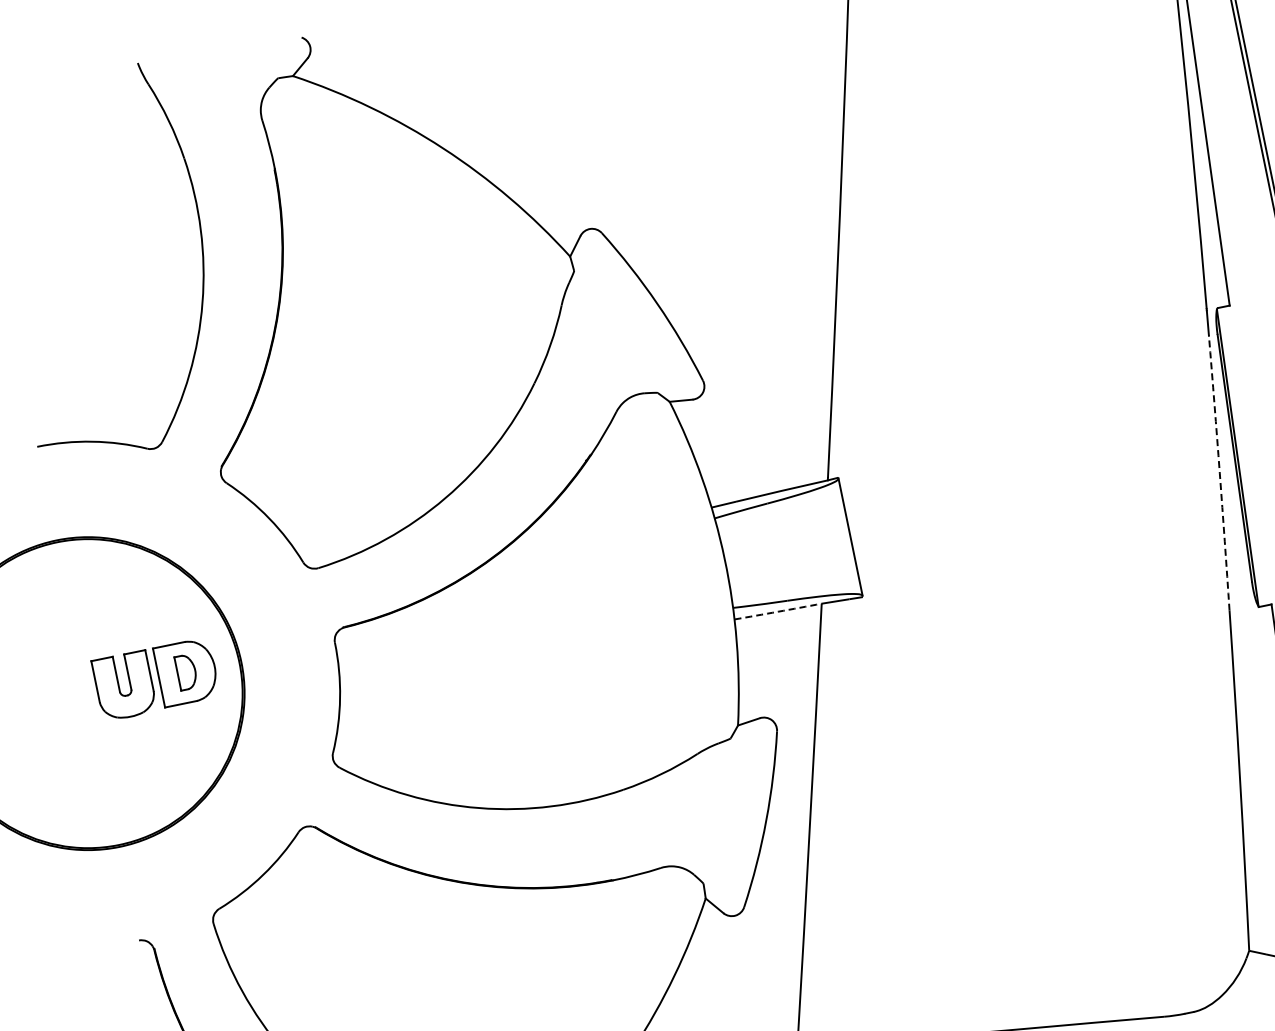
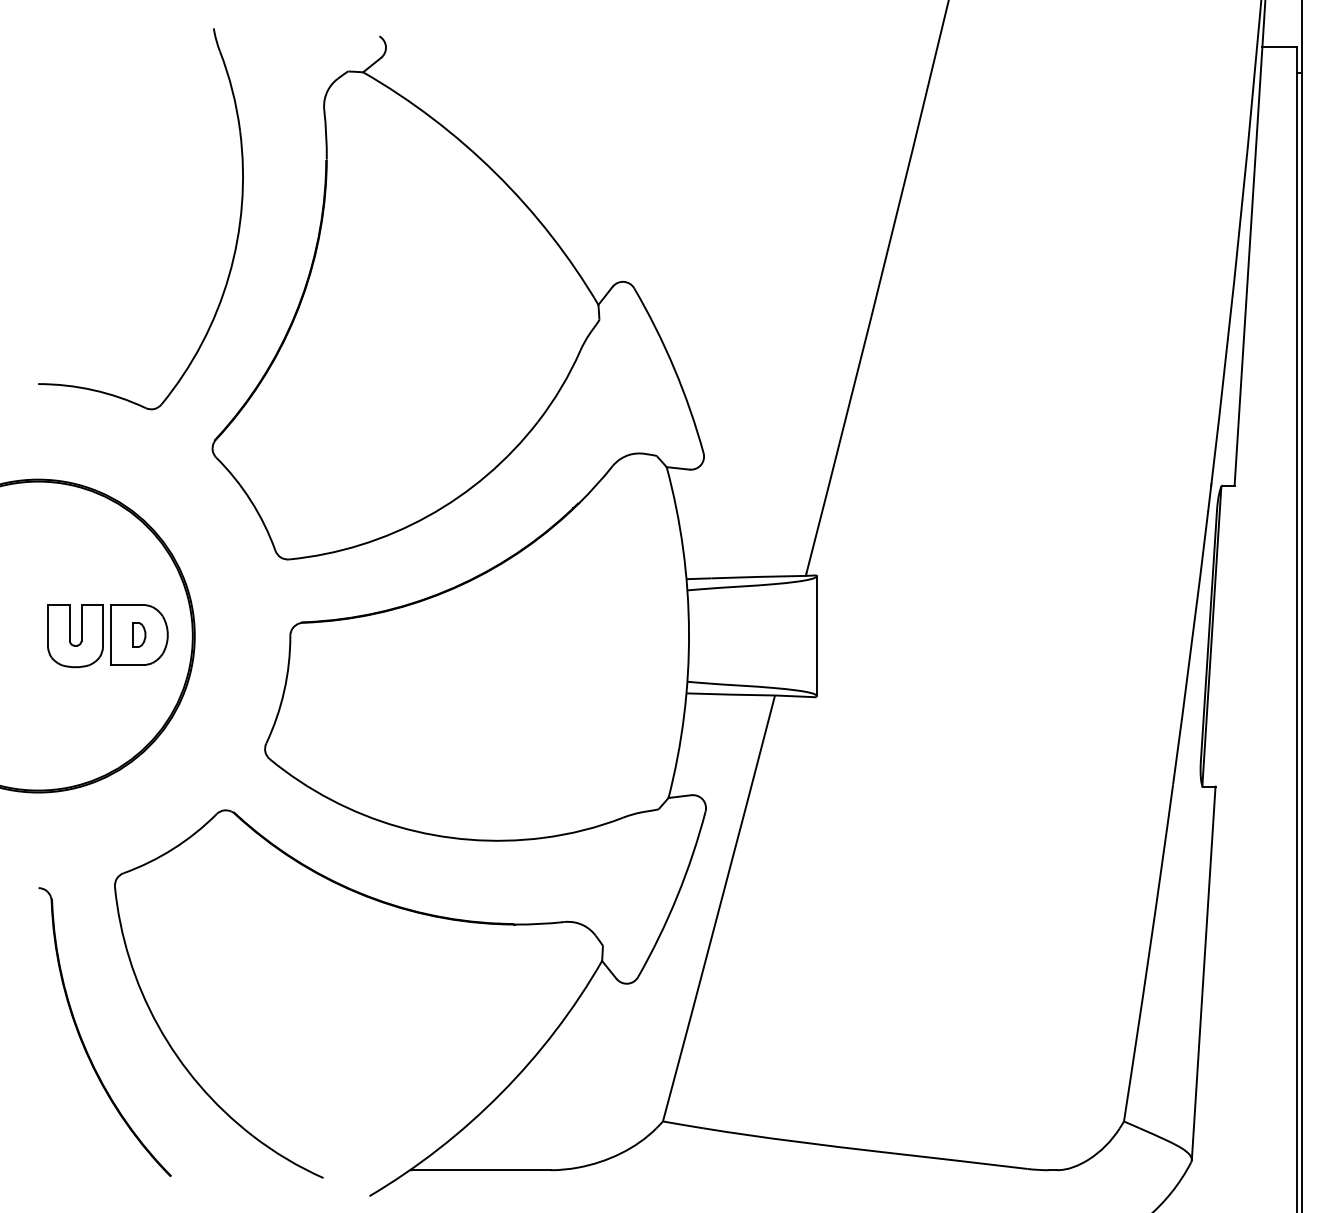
arc: (1220, 472) -> (1191, 647), dashed -> solid
arc: (777, 611) -> (730, 694), dashed -> solid
part: (186, 671) -> (139, 634), size x0.71

